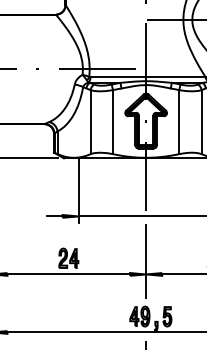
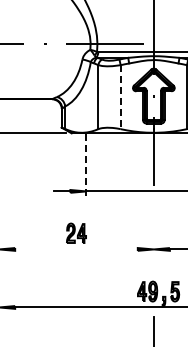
line: (113, 122) -> (121, 97), solid -> dashed
line: (78, 190) -> (86, 165), solid -> dashed
line: (146, 260) -> (154, 235), removed
line: (68, 274) -> (76, 249), removed

